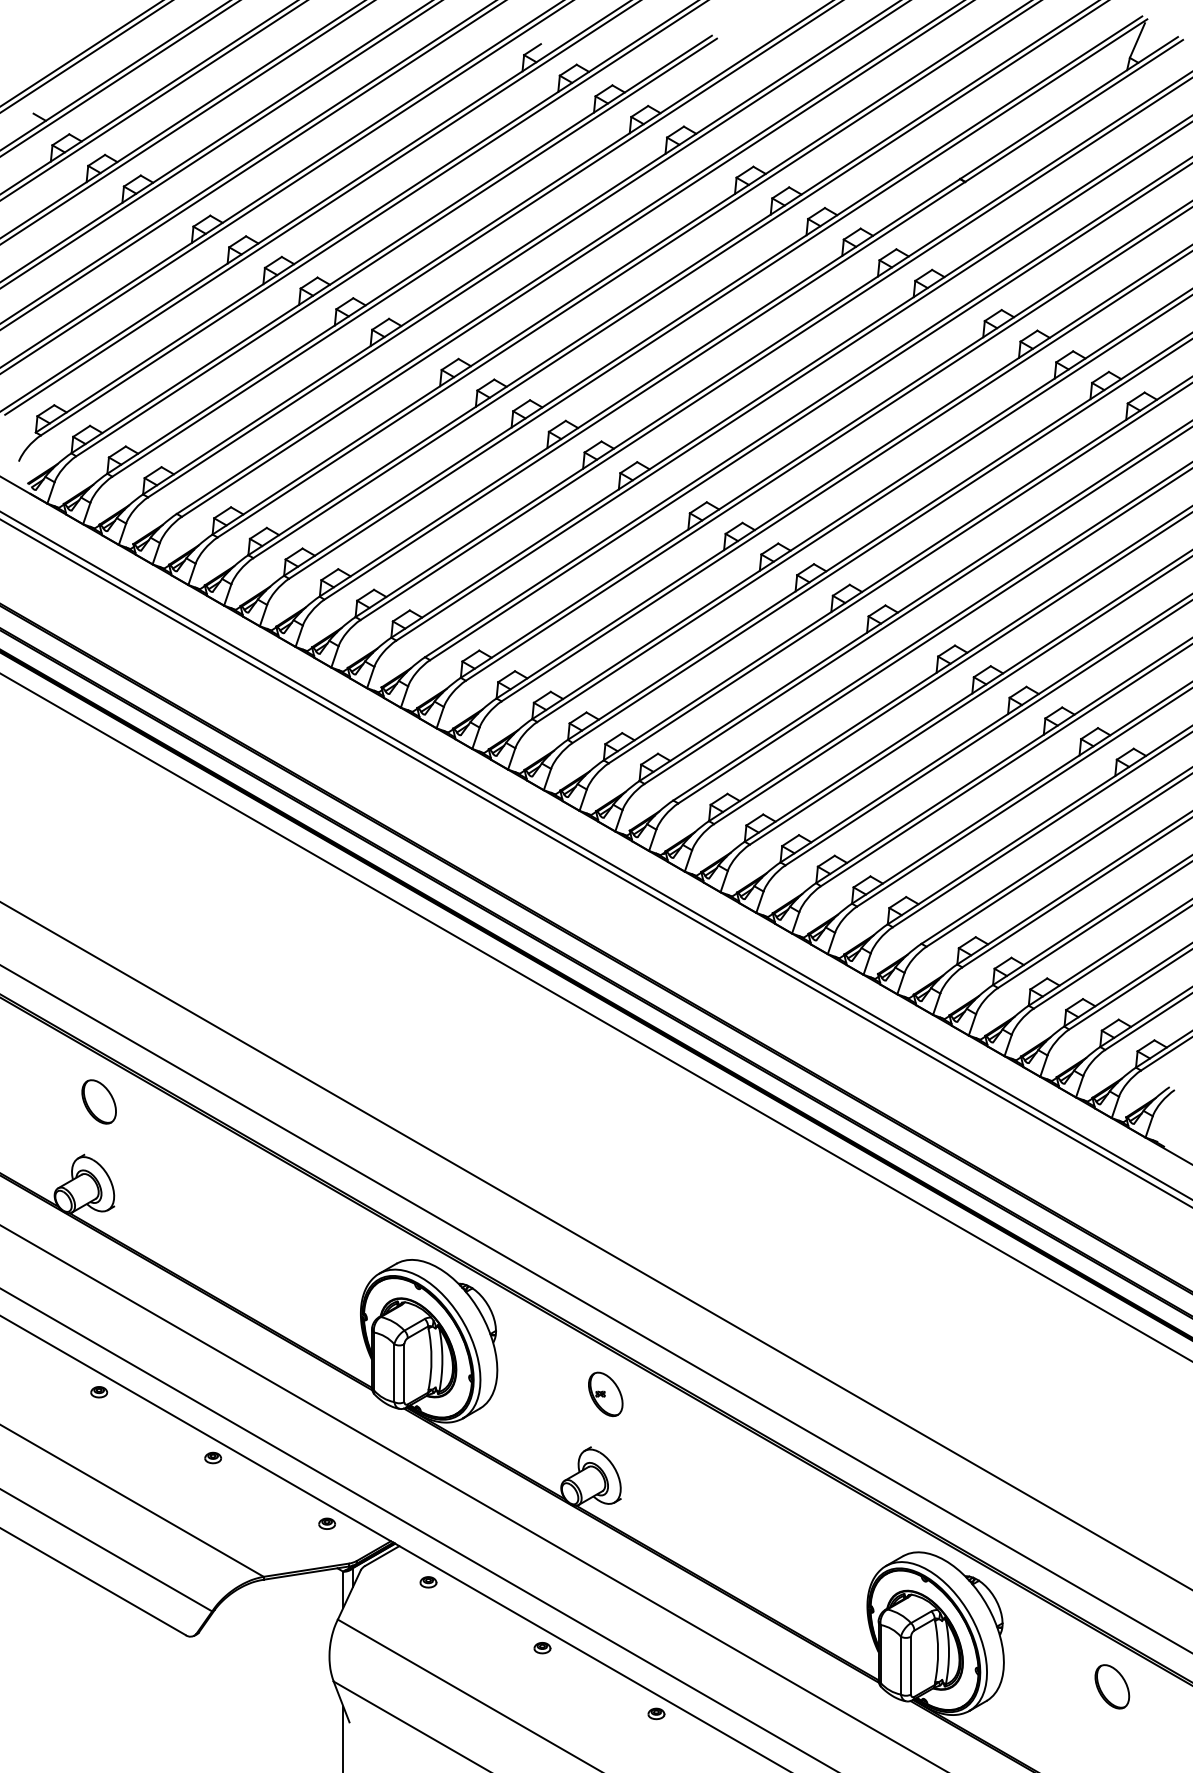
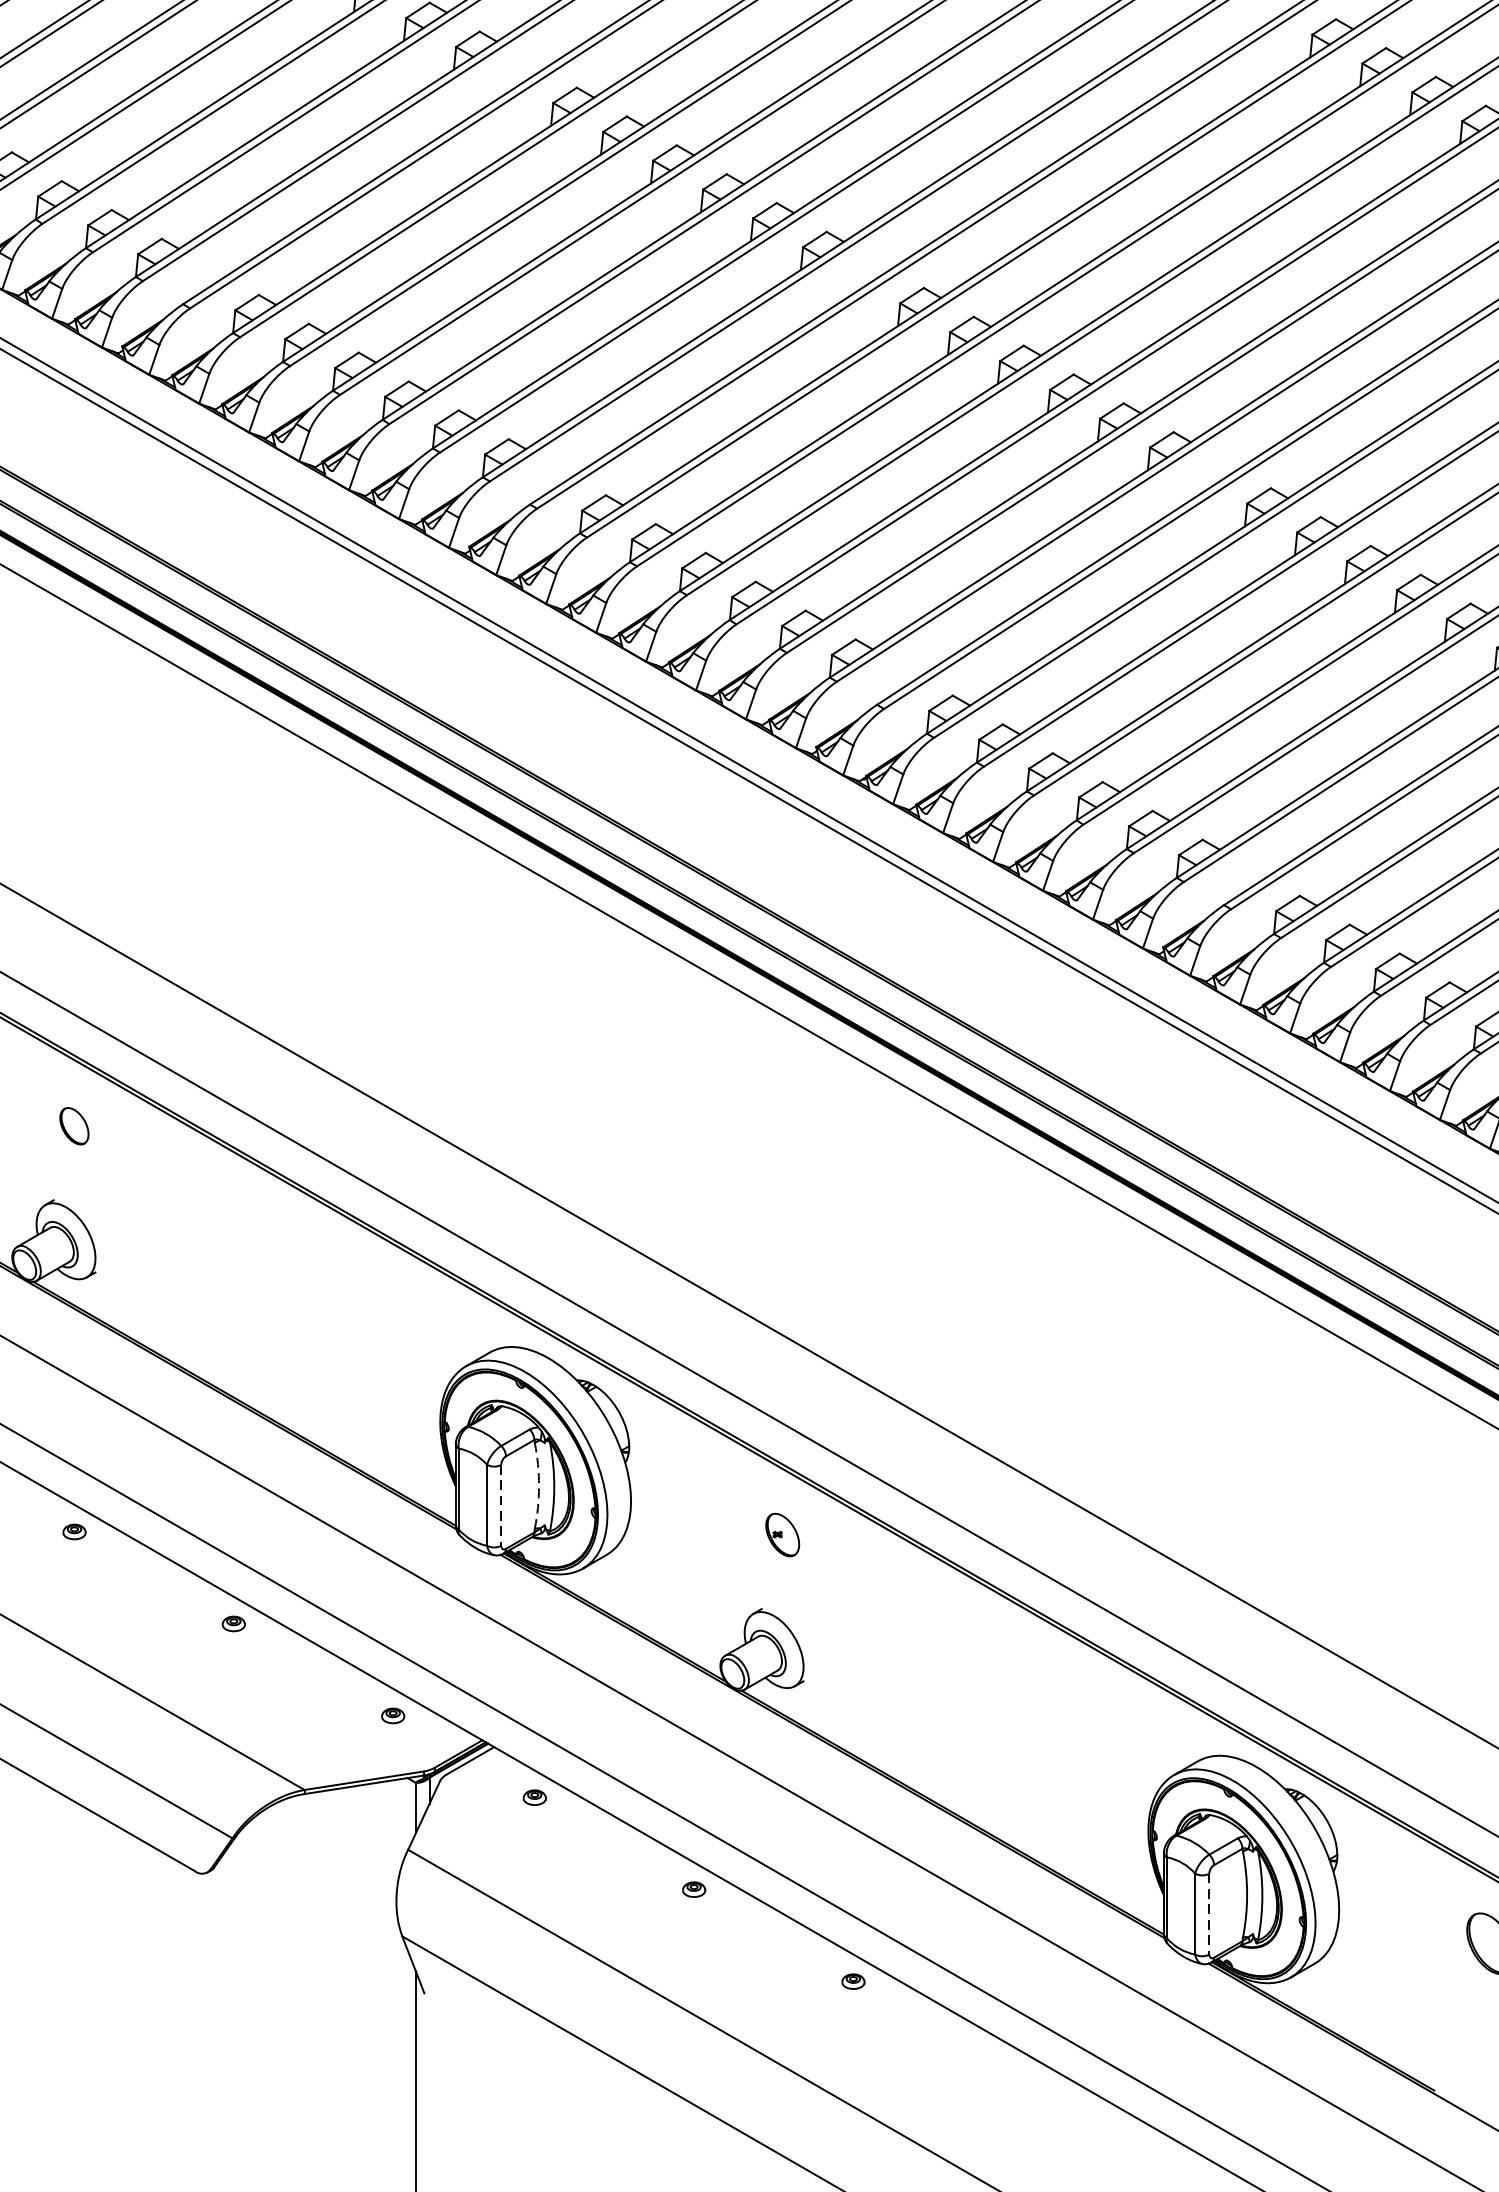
part: (98, 1101) -> (73, 1125), size x0.6
arc: (431, 1359) -> (539, 1486), solid -> dashed
line: (404, 1373) -> (501, 1505), solid -> dashed
part: (605, 1394) -> (782, 1535), size x0.7
line: (911, 1665) -> (1209, 1913), solid -> dashed

